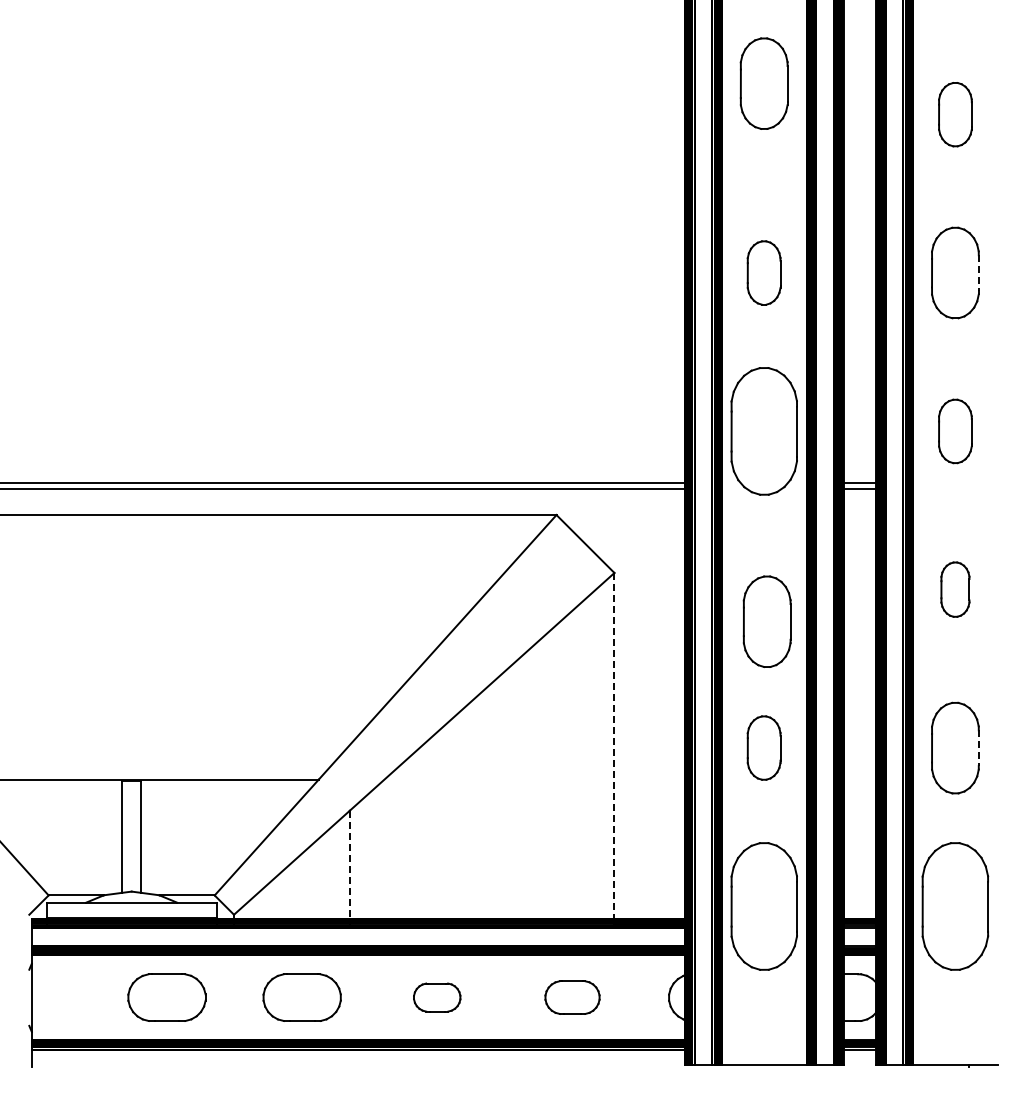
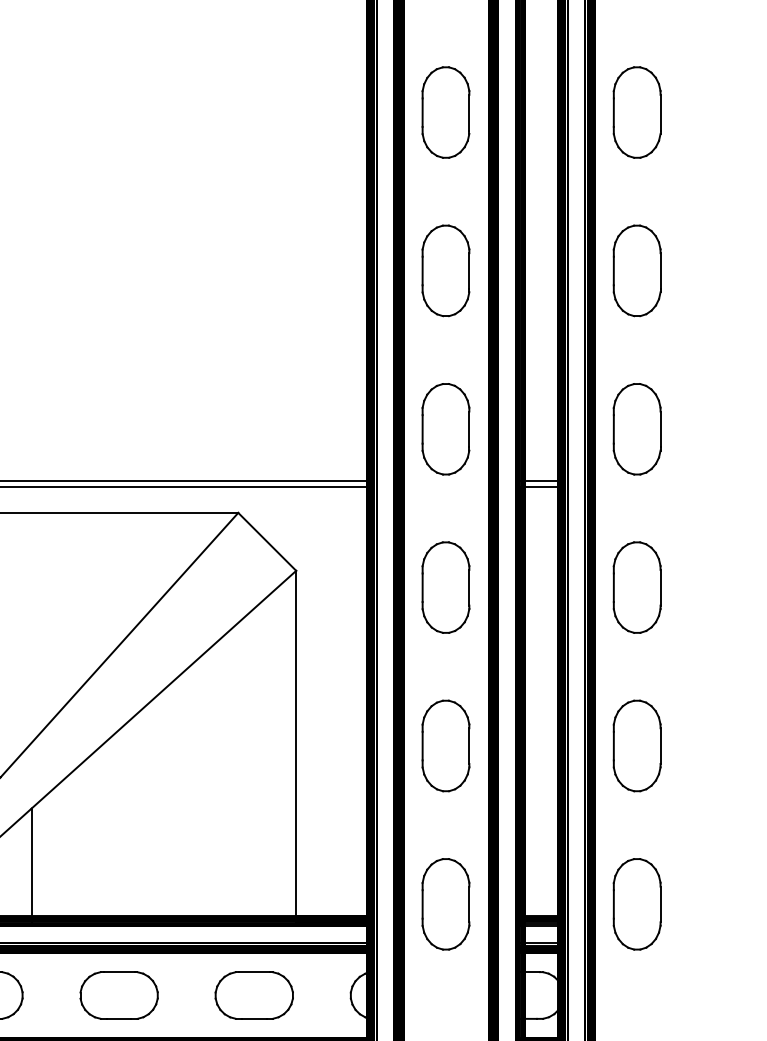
part: (763, 83) -> (445, 112), moved
part: (955, 114) -> (637, 112), size x1.43
part: (763, 272) -> (445, 270), size x1.43
line: (978, 273) -> (660, 271), dashed -> solid
part: (763, 431) -> (445, 429), size x0.71
part: (955, 431) -> (637, 429), size x1.43
part: (955, 589) -> (637, 587), size x1.67
part: (766, 621) -> (445, 587), moved
line: (614, 745) -> (296, 743), dashed -> solid
part: (763, 747) -> (445, 745), size x1.43
line: (978, 748) -> (660, 746), dashed -> solid
line: (349, 864) -> (31, 862), dashed -> solid
part: (763, 906) -> (445, 904), size x0.71
part: (955, 906) -> (637, 904), size x0.71
part: (436, 997) -> (118, 995), size x1.67
part: (572, 997) -> (254, 995), size x1.43

